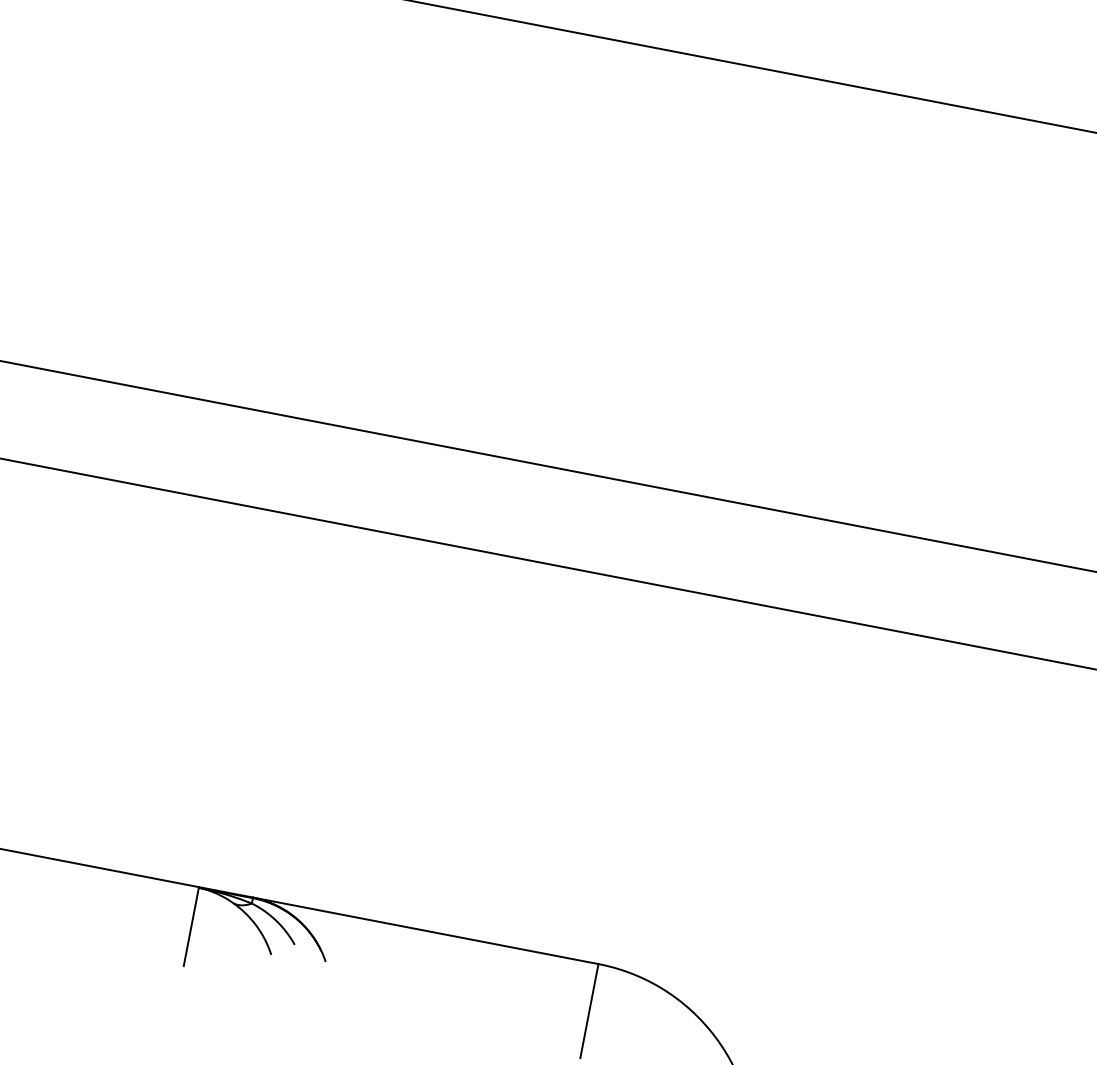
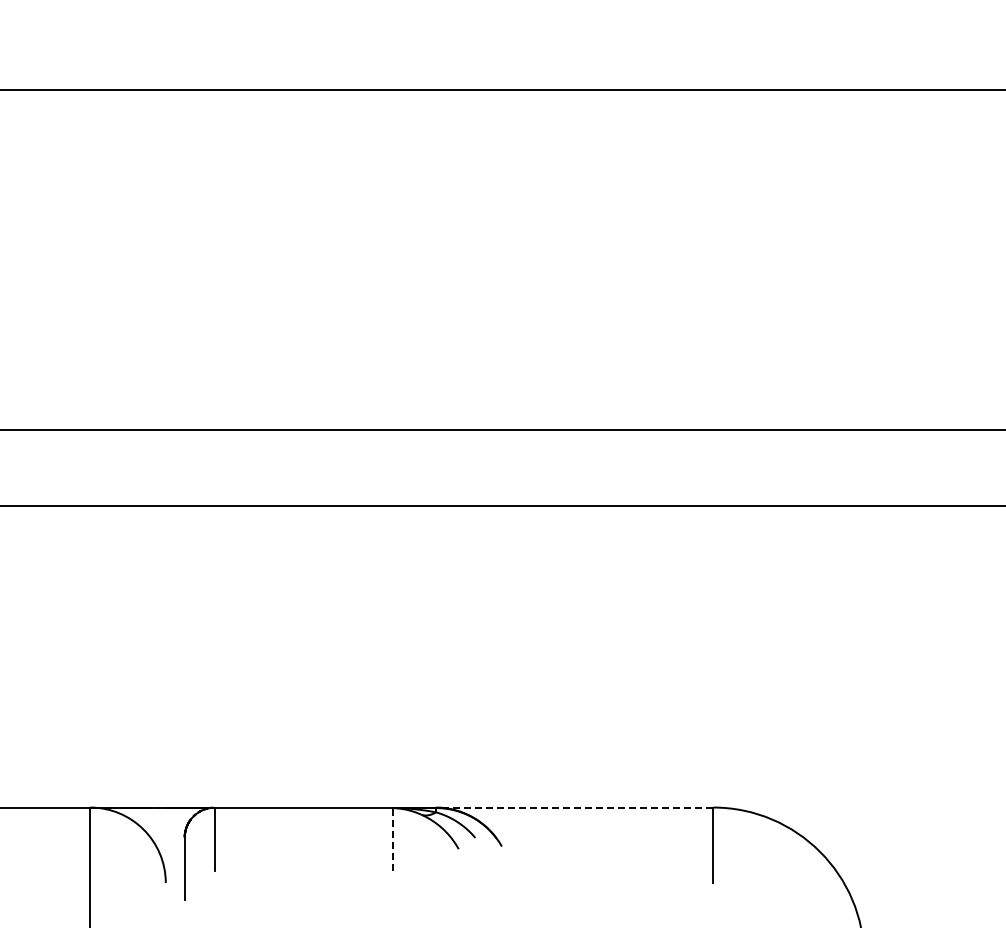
line: (191, 925) -> (392, 838), solid -> dashed
line: (425, 930) -> (574, 807), solid -> dashed

